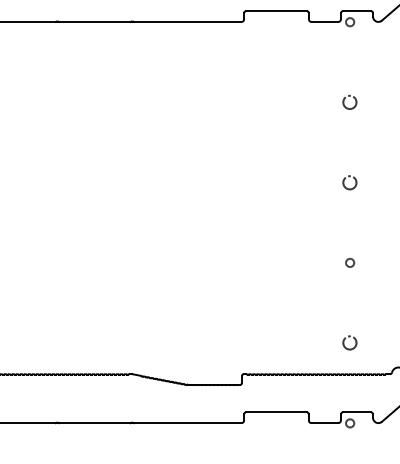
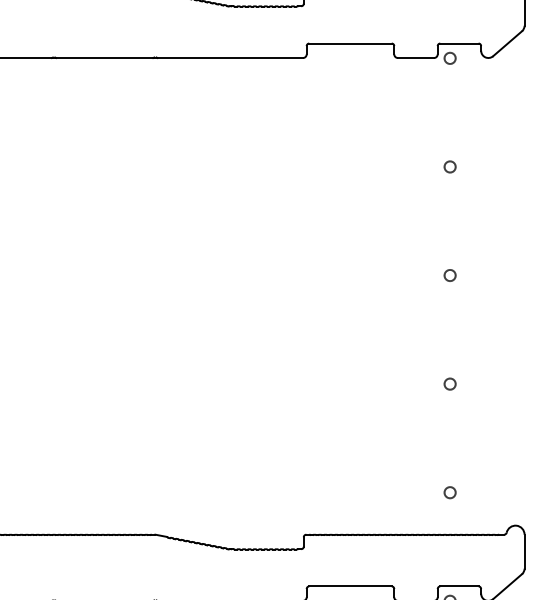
circle: (350, 102) -> (450, 167), size x0.62
circle: (350, 182) -> (450, 275), size x0.62
circle: (350, 343) -> (450, 493), size x0.62

